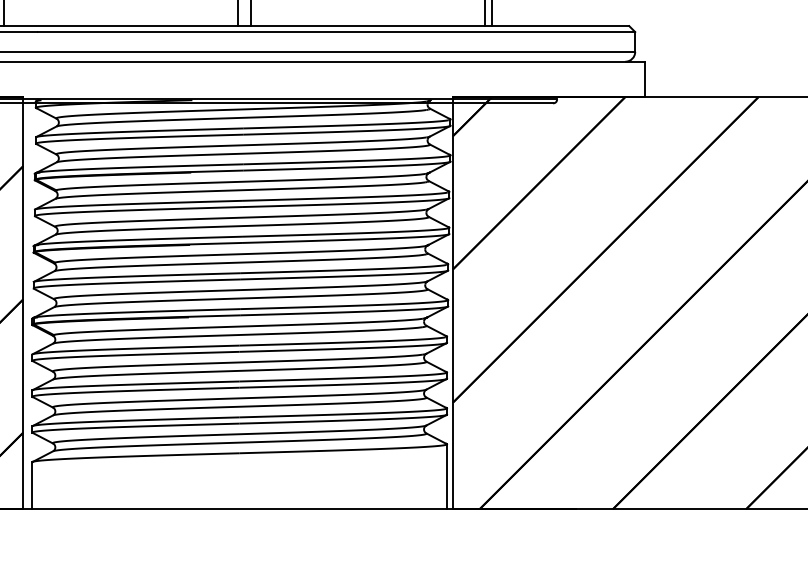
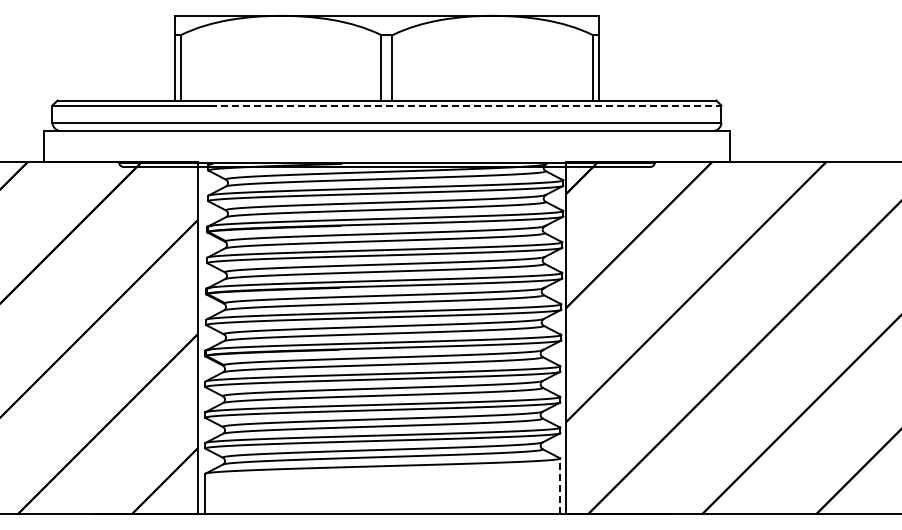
line: (336, 31) -> (465, 105), solid -> dashed
line: (447, 476) -> (560, 486), solid -> dashed

